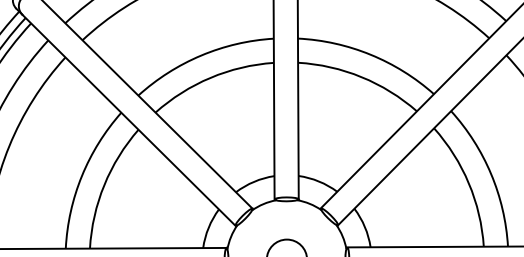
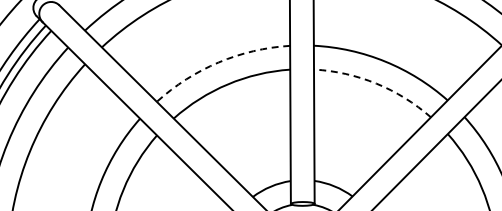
arc: (201, 55) -> (218, 62), solid -> dashed
arc: (361, 77) -> (376, 84), solid -> dashed

